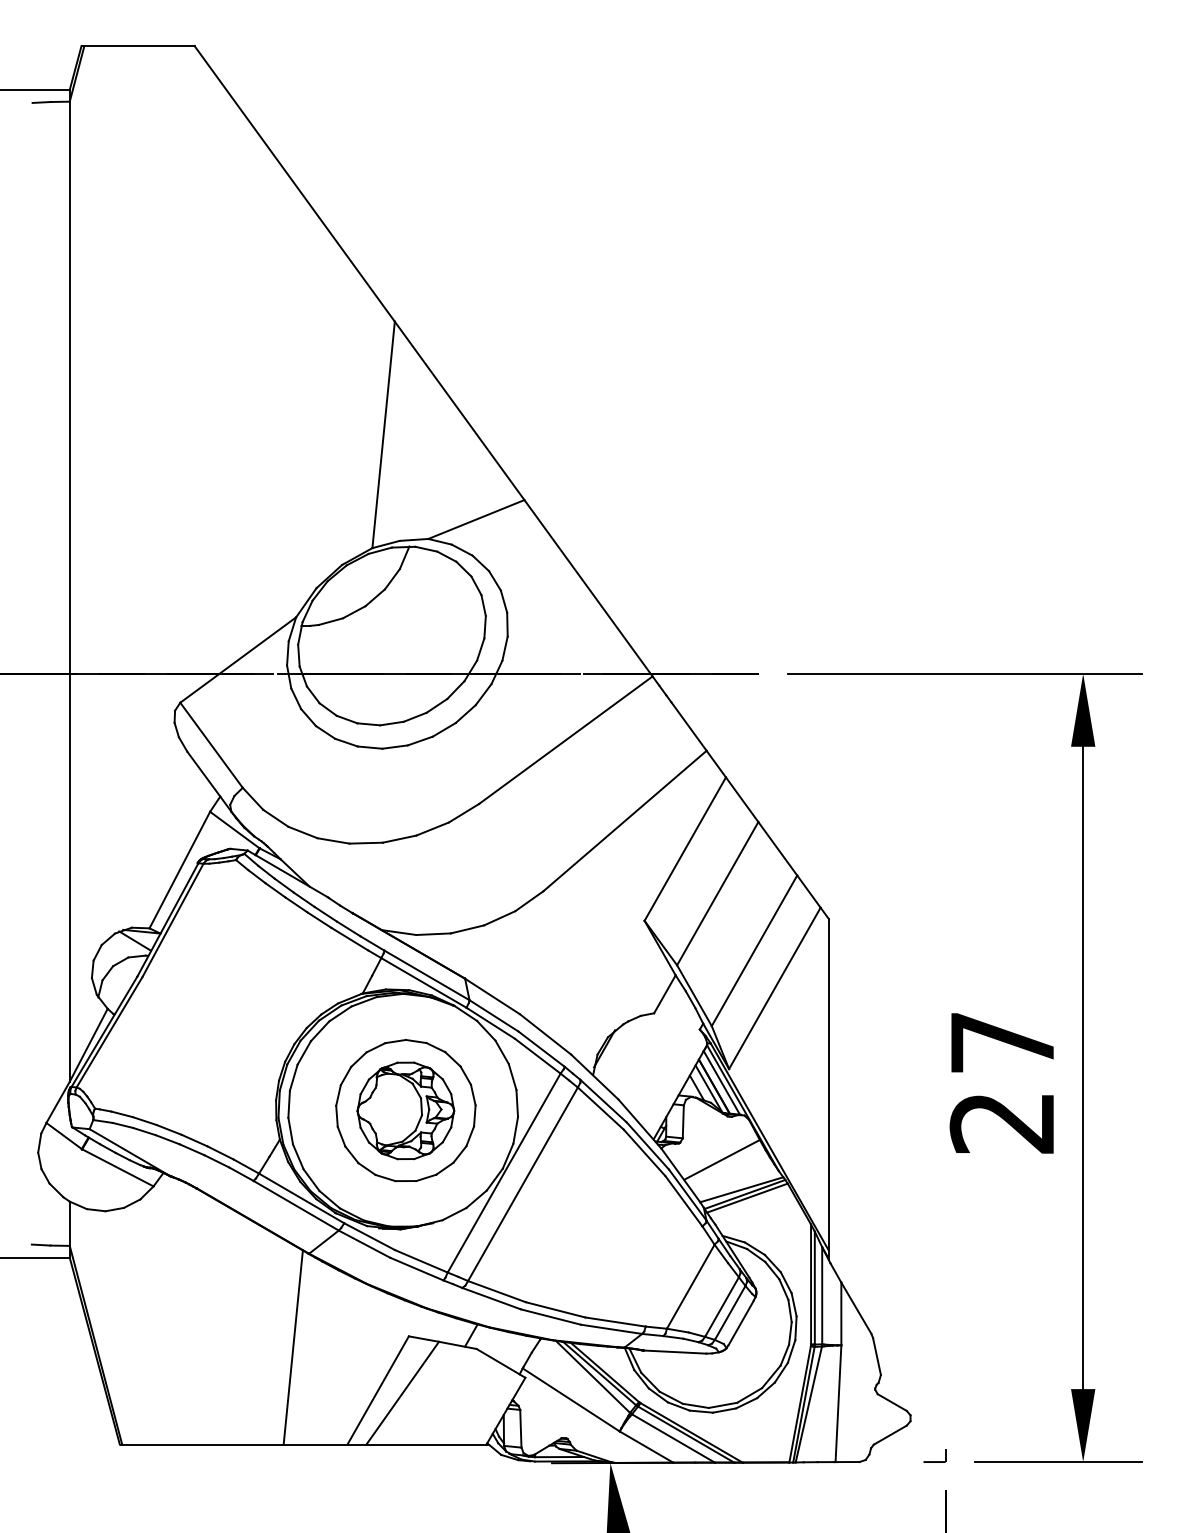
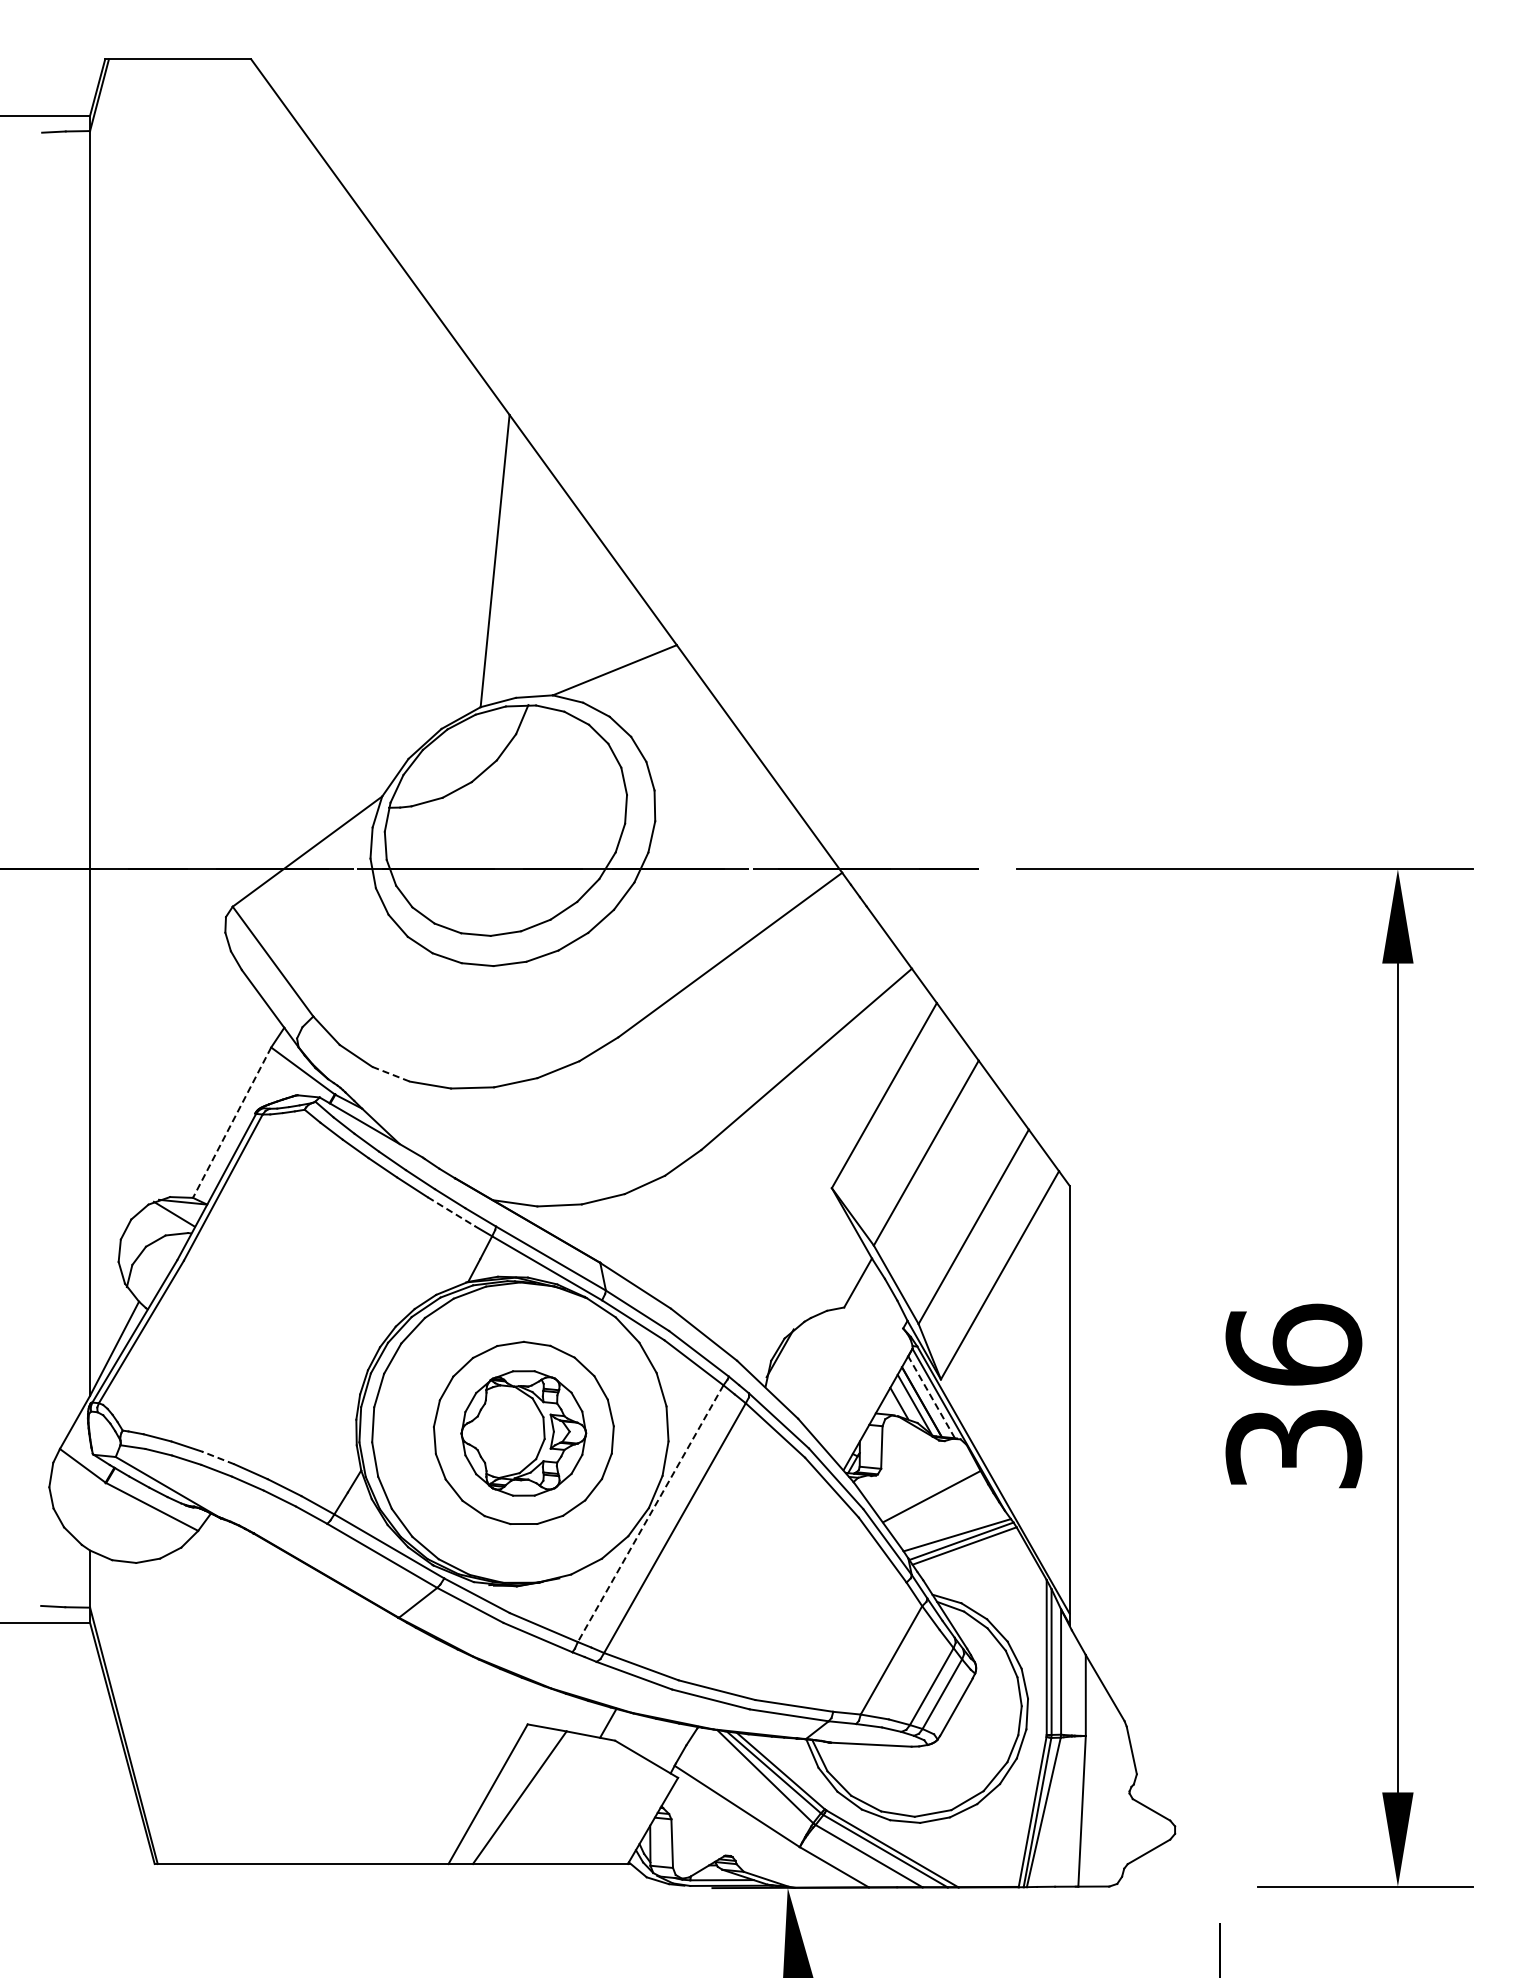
line: (303, 832) -> (391, 1074), solid -> dashed
line: (180, 869) -> (232, 1122), solid -> dashed
line: (349, 938) -> (451, 1211), solid -> dashed
text: (1002, 1081) -> (1293, 1395), 27 -> 36
line: (721, 1082) -> (931, 1396), solid -> dashed
line: (168, 1129) -> (217, 1457), solid -> dashed
line: (504, 1172) -> (650, 1513), solid -> dashed
line: (293, 1347) -> (378, 1738), removed
part: (934, 1461) -> (1205, 1885), removed

